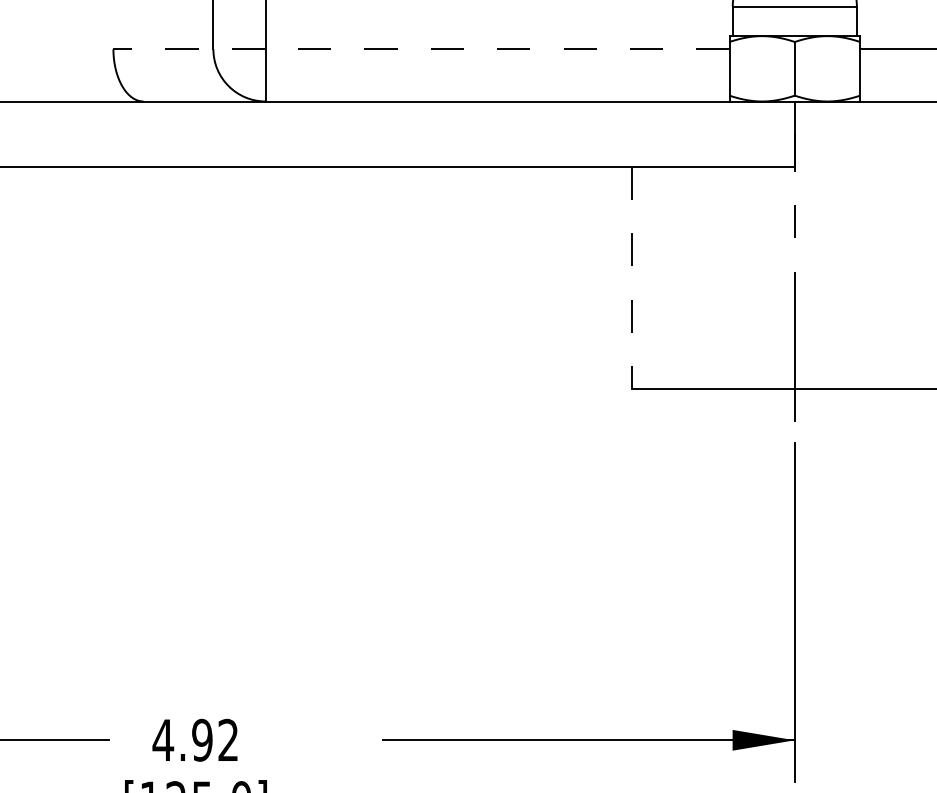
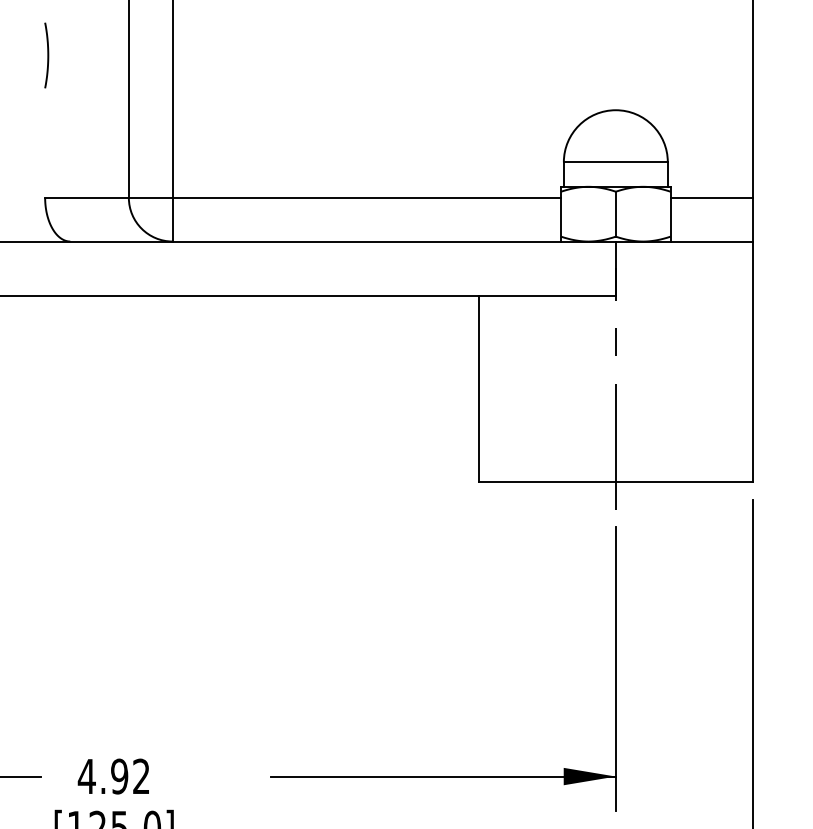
line: (421, 48) -> (303, 197), dashed -> solid
line: (632, 278) -> (479, 389), dashed -> solid

